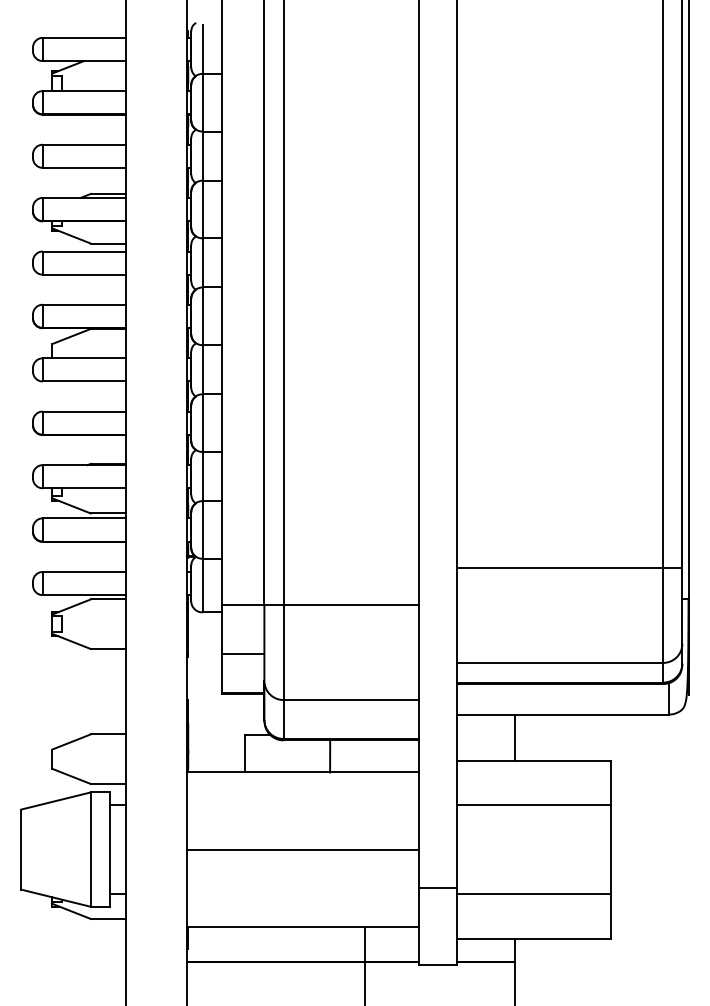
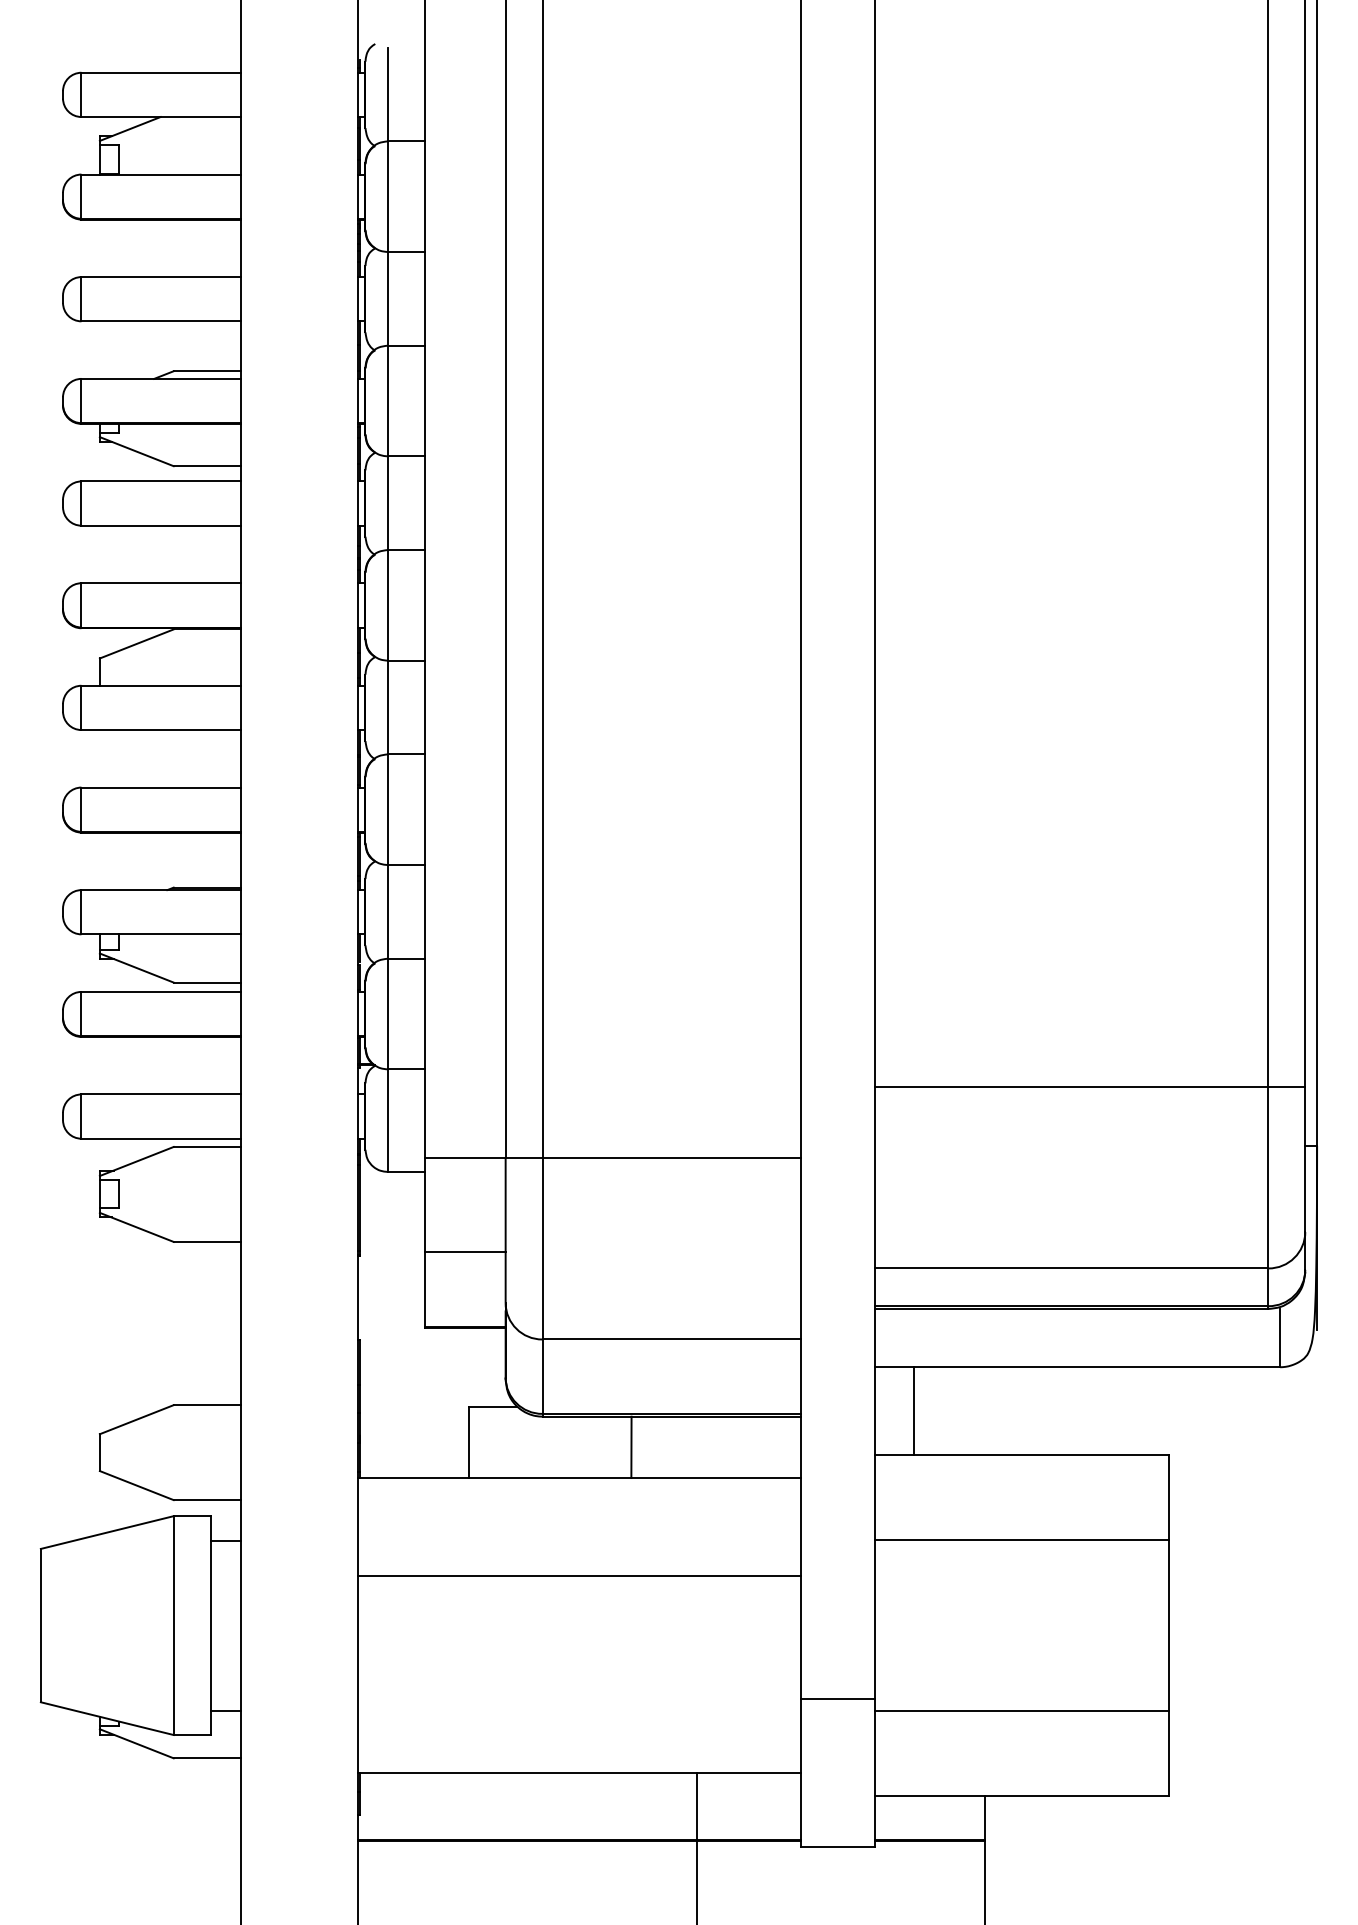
line: (515, 737) -> (915, 1411), moved
line: (302, 849) -> (578, 1575), moved

